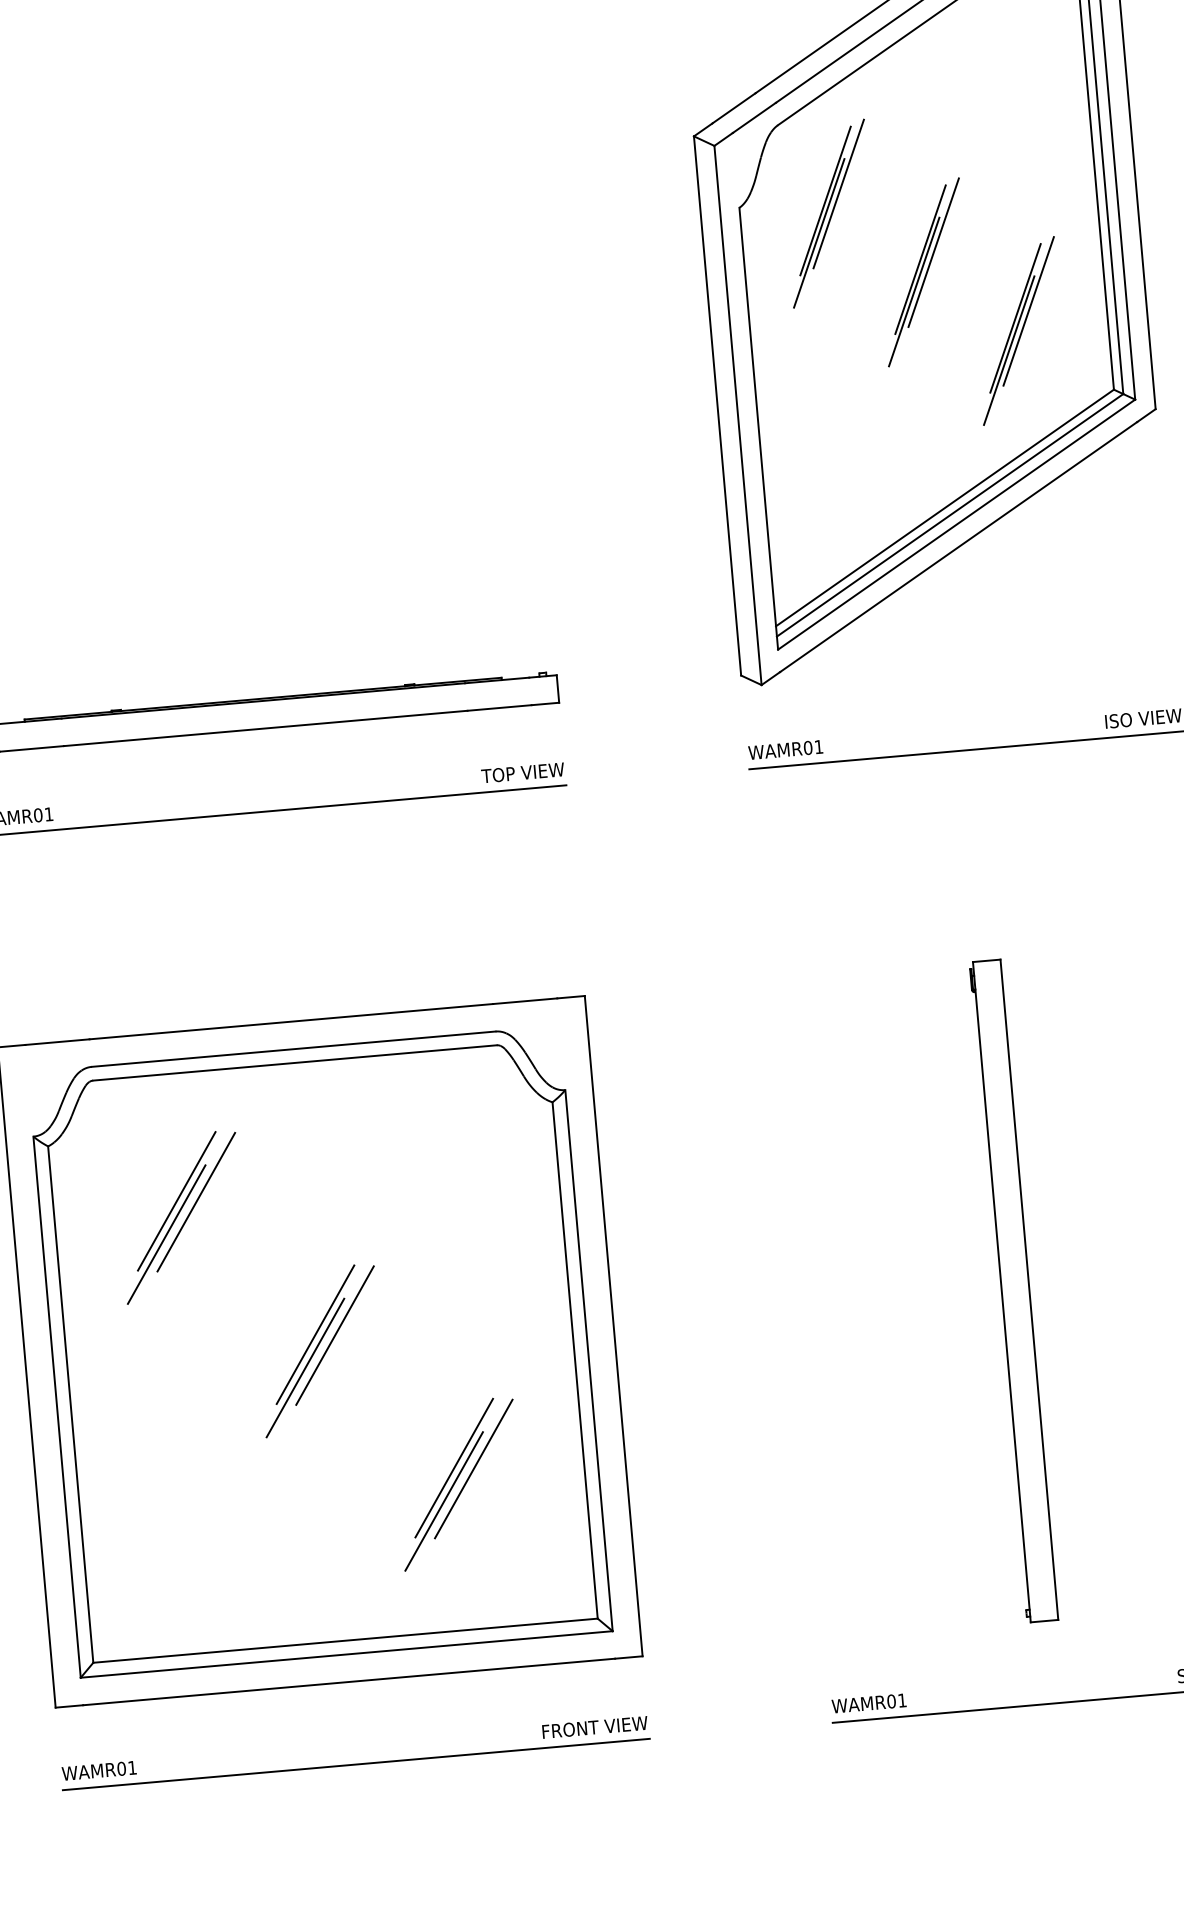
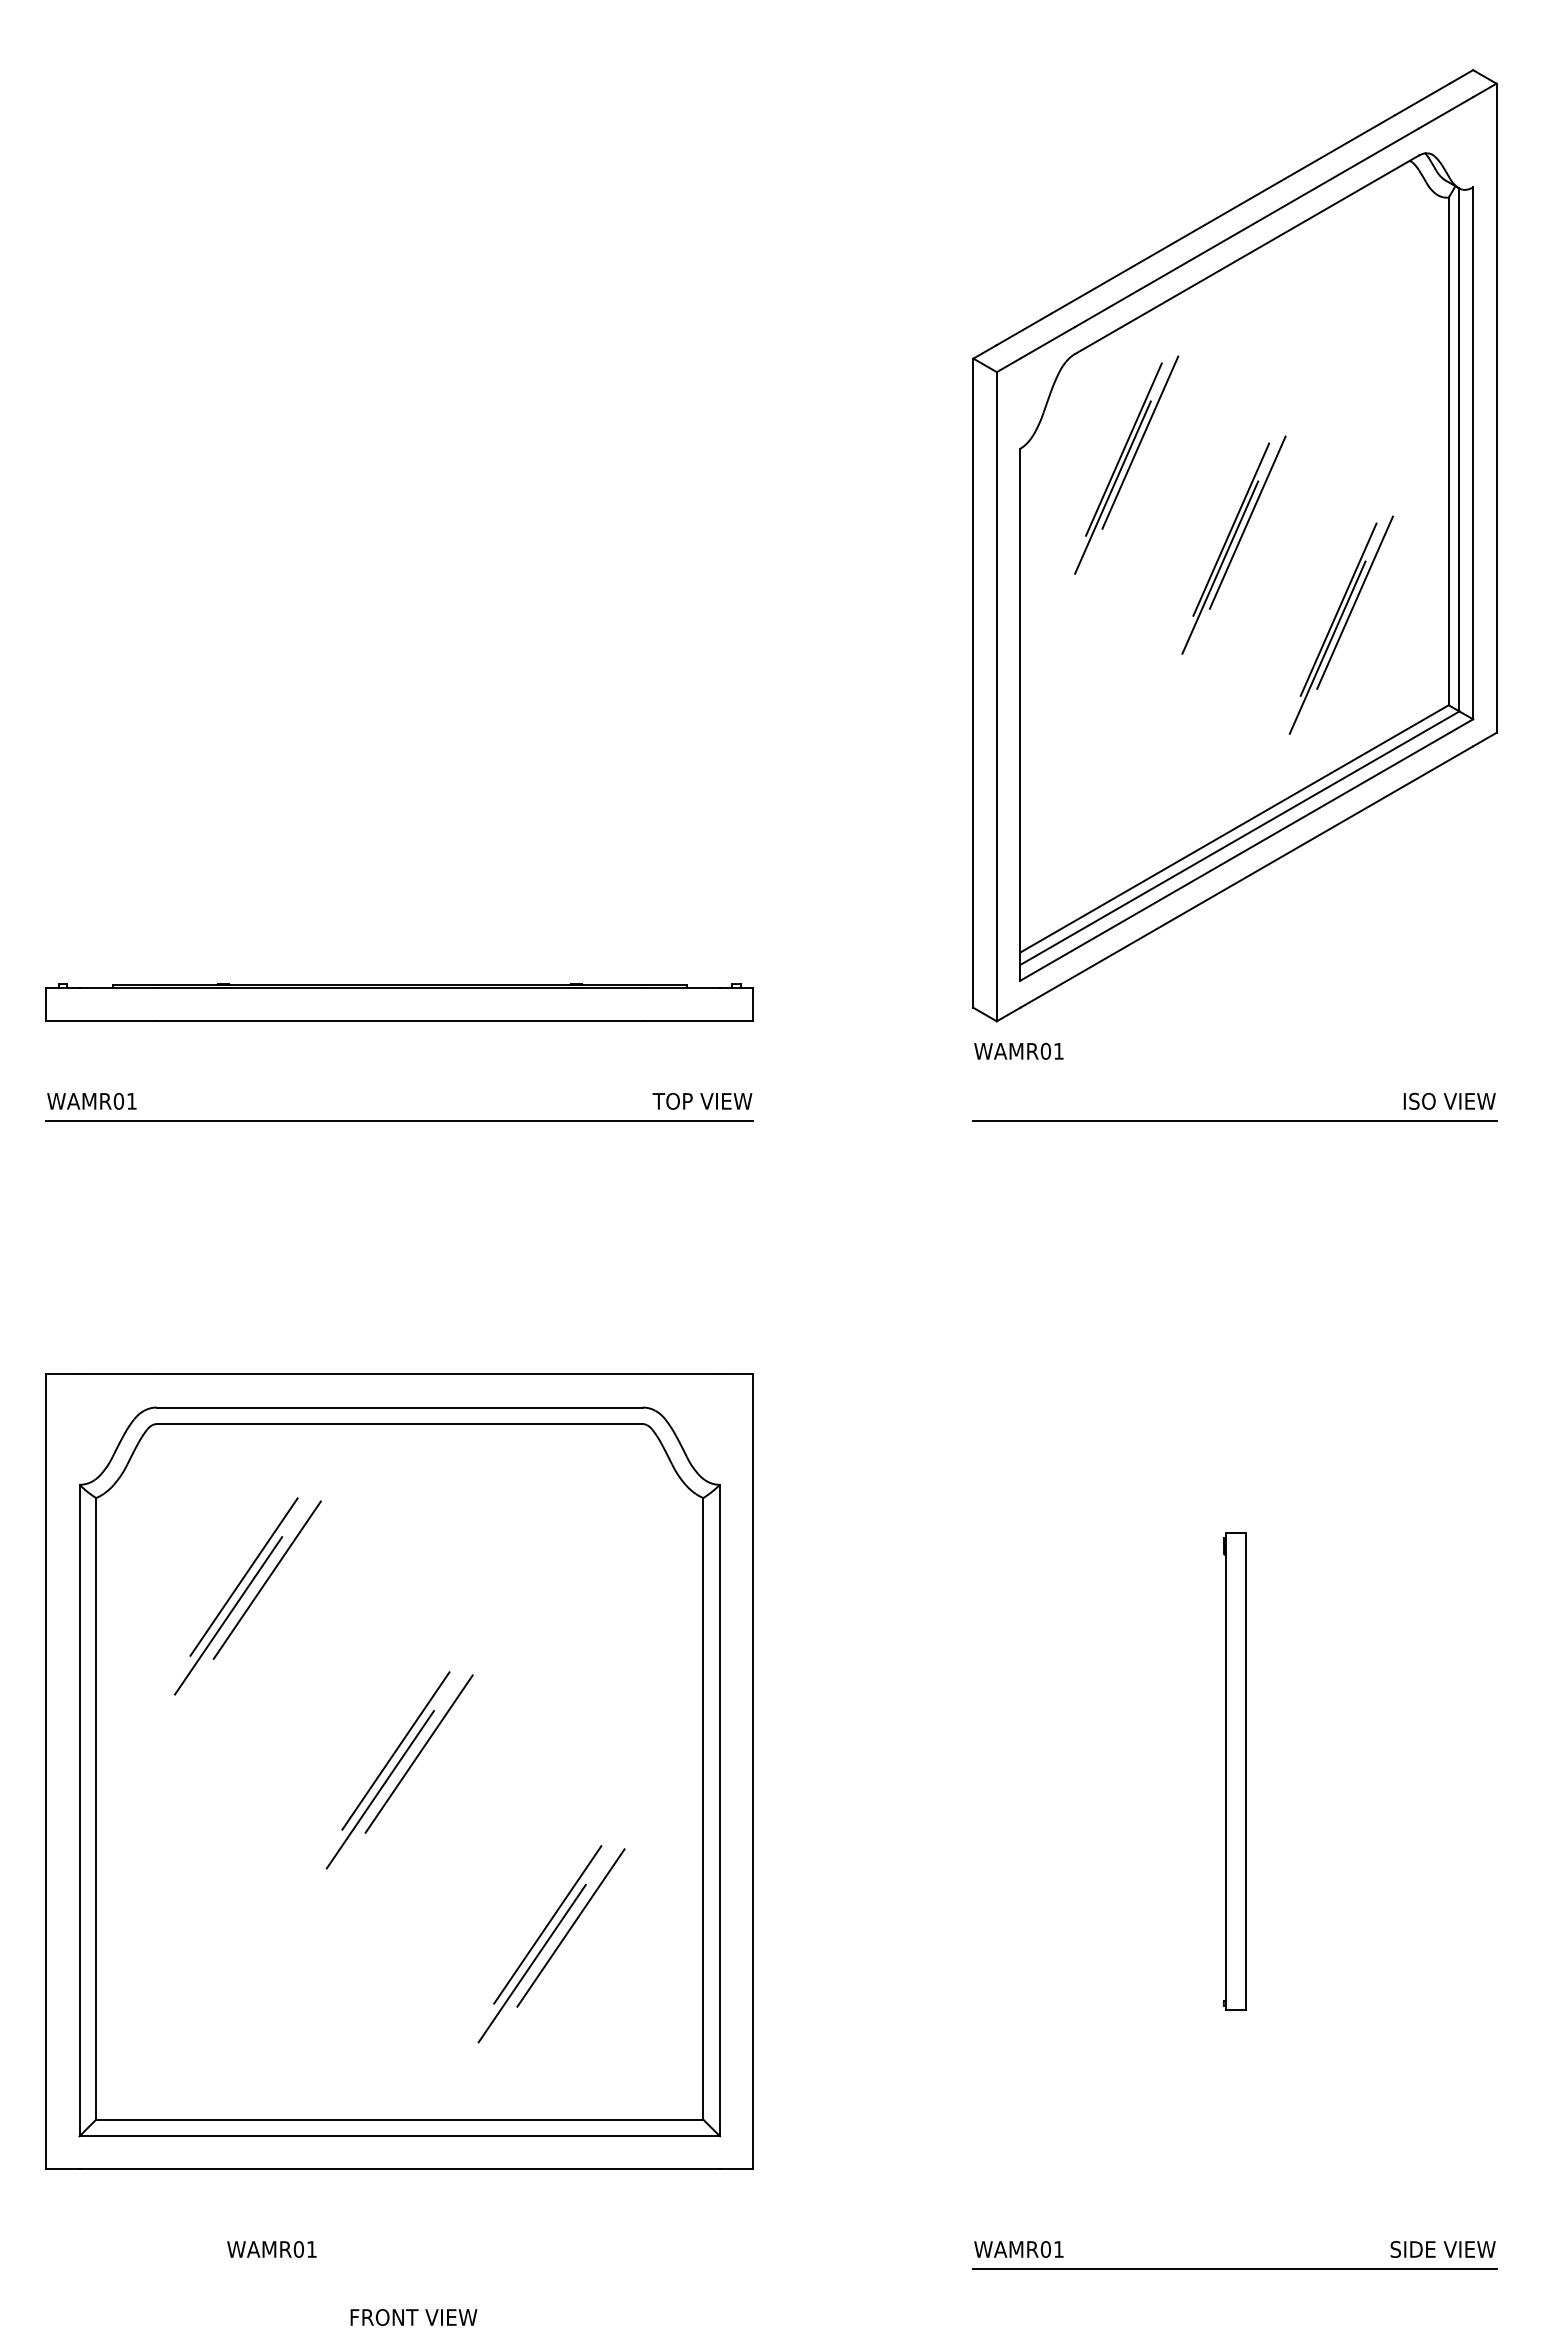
text: (785, 749) -> (1018, 1050), moved
part: (1013, 1290) -> (1234, 1771), size x0.6
text: (594, 1727) -> (413, 2317), moved
line: (356, 1764) -> (399, 2268), removed
text: (98, 1770) -> (271, 2249), moved

